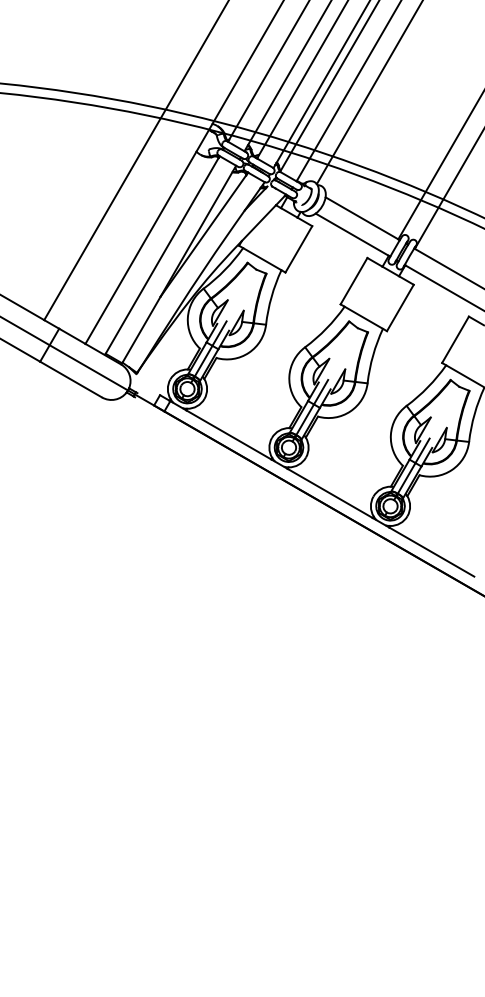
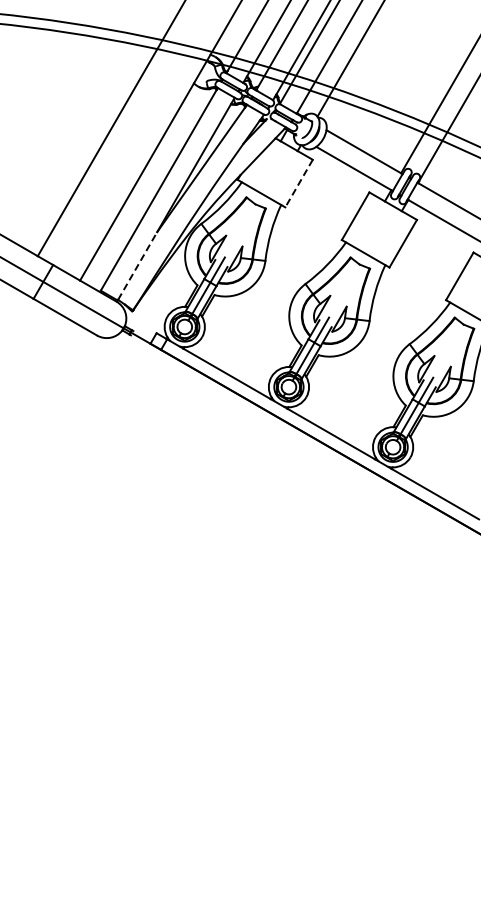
line: (298, 249) -> (298, 183), solid -> dashed
line: (141, 329) -> (137, 265), solid -> dashed

